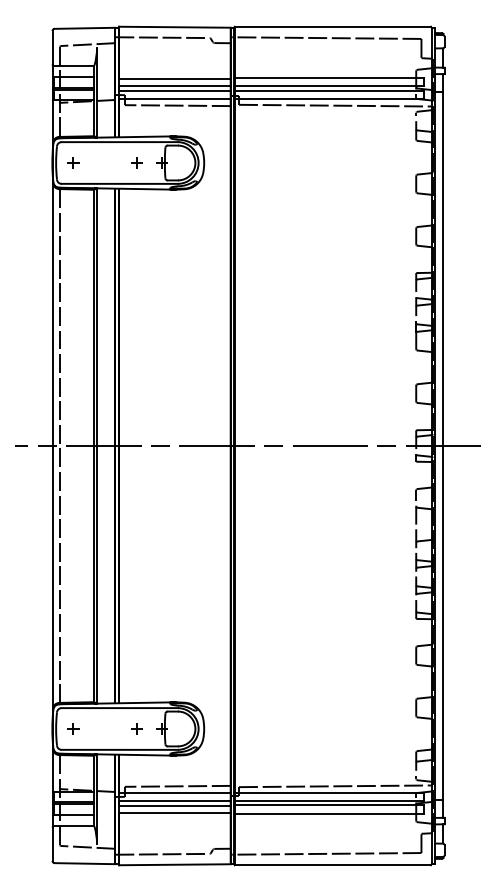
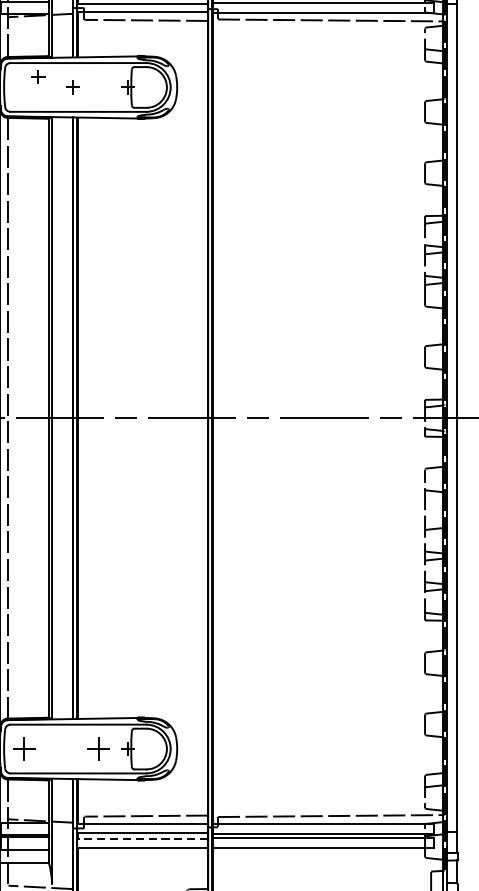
part: (73, 162) -> (38, 76), moved
part: (136, 162) -> (72, 86), moved
part: (73, 728) -> (24, 748), size x1.6
part: (136, 728) -> (98, 748), size x1.6
line: (174, 806) -> (142, 839), solid -> dashed

